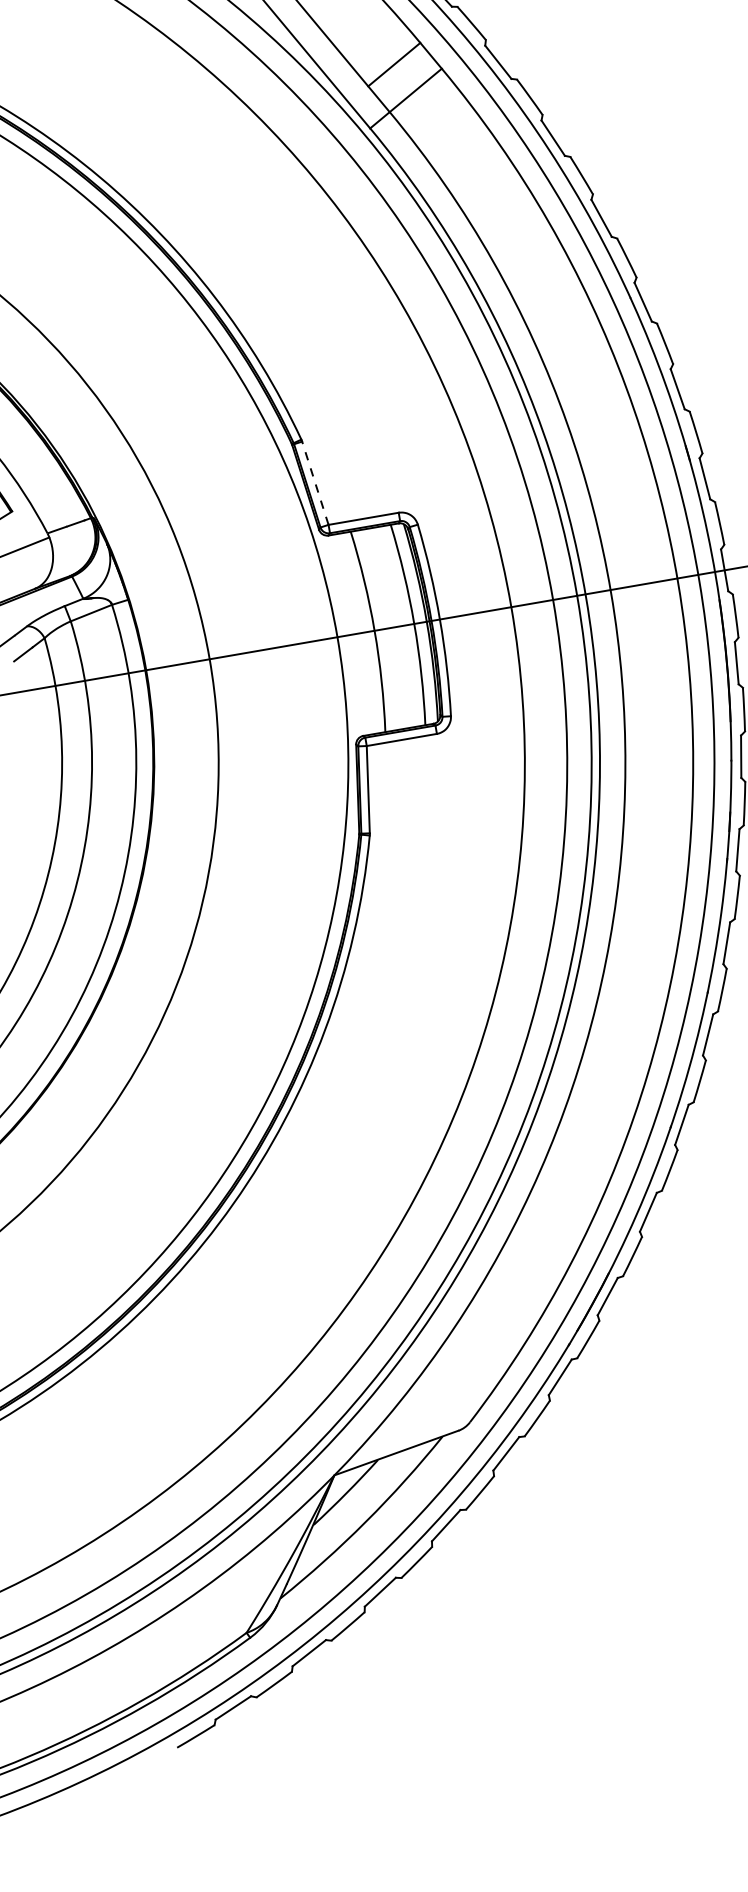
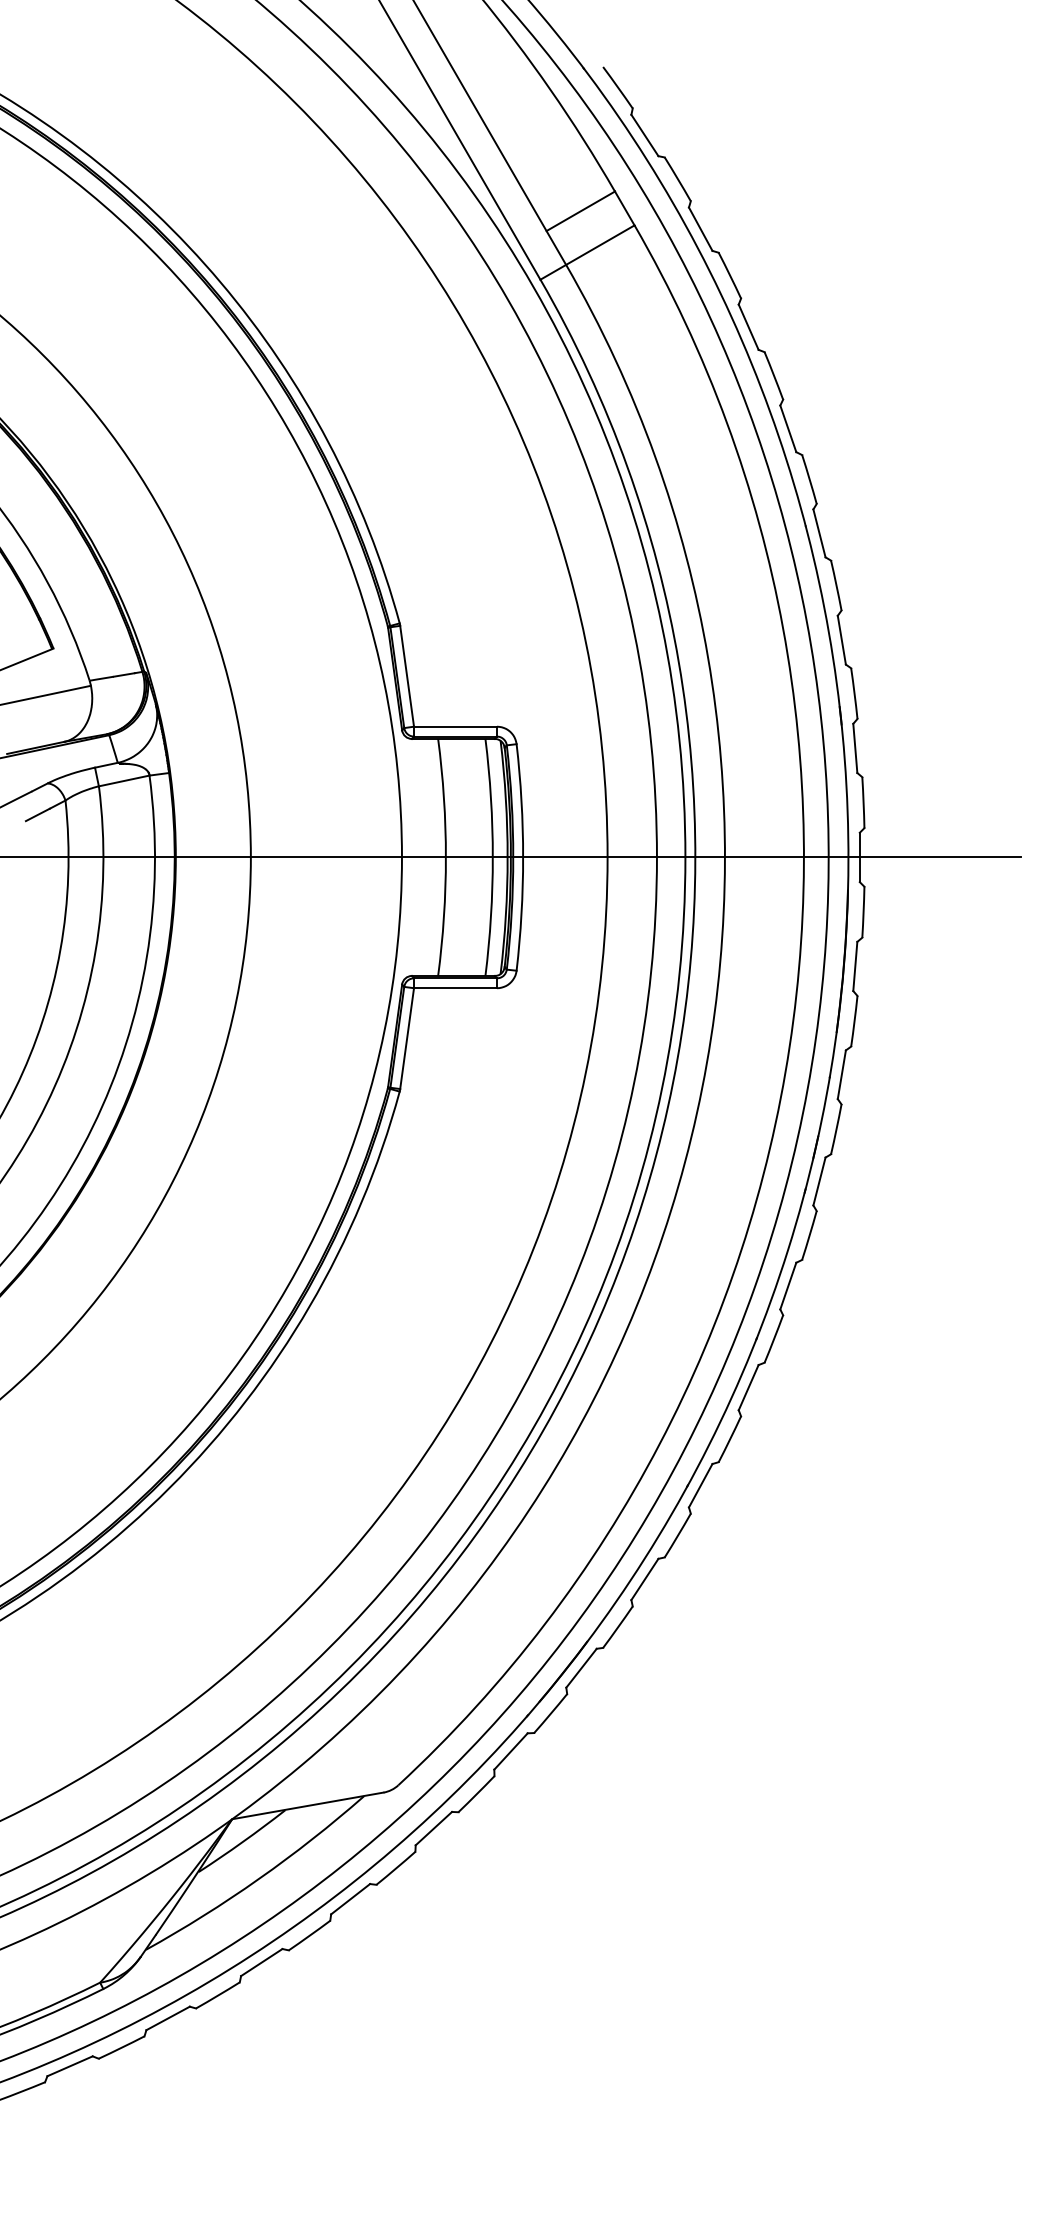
line: (315, 483) -> (407, 676), dashed -> solid

